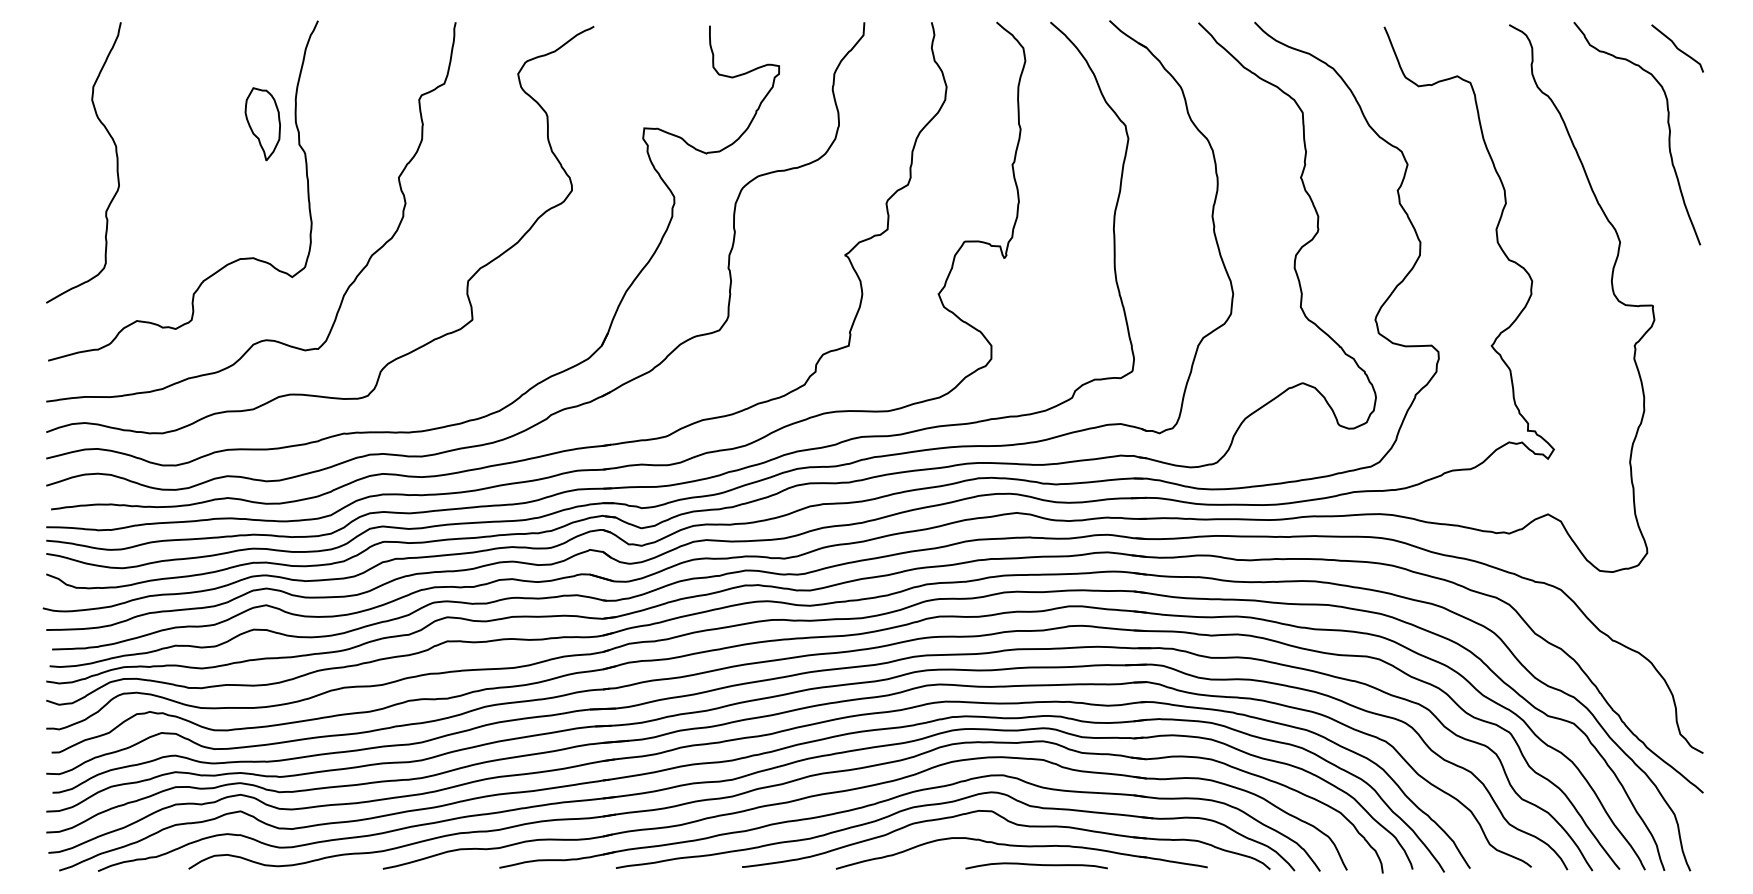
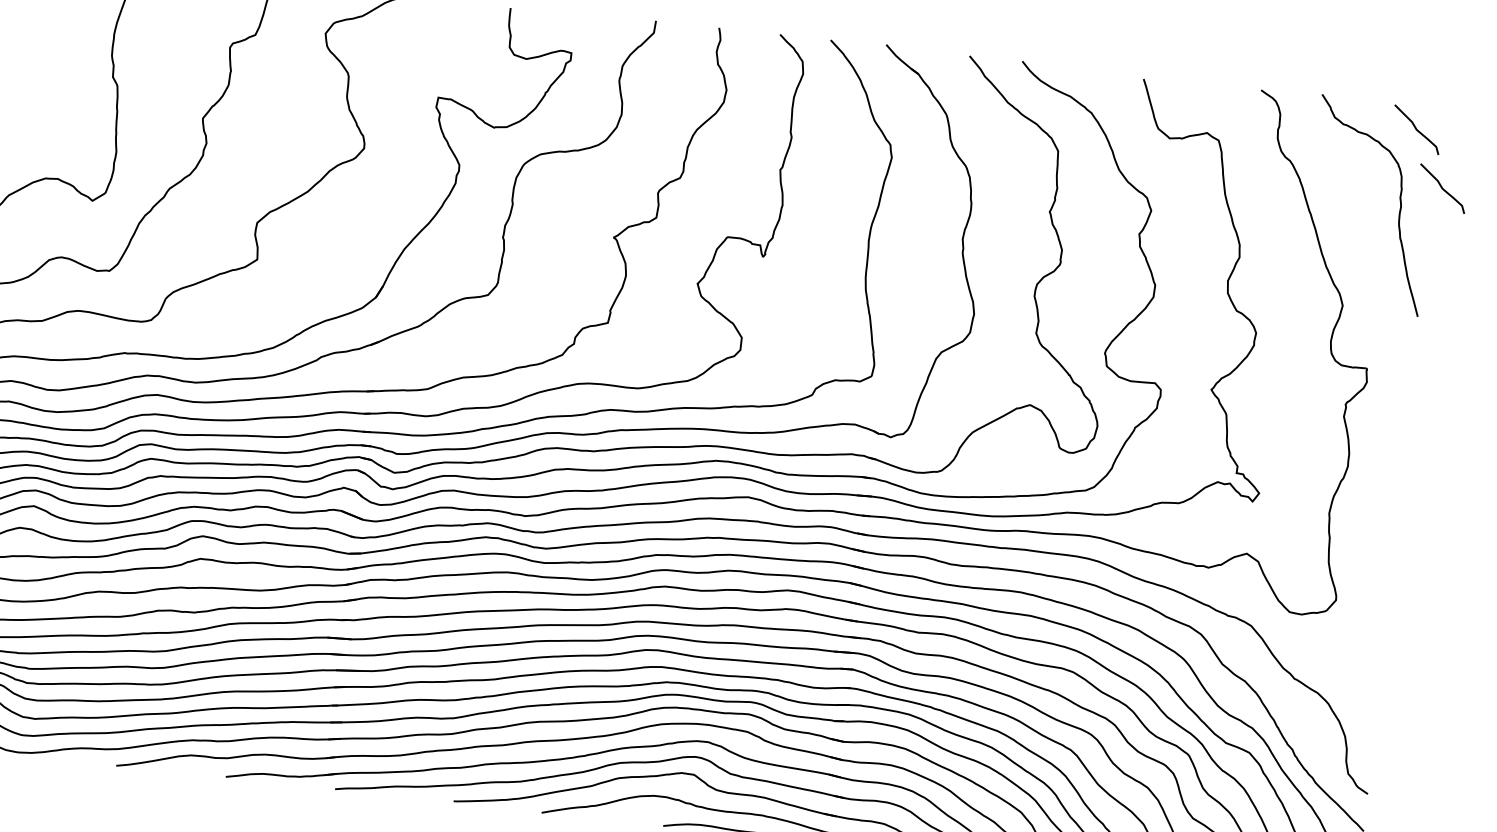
curve: (1711, 107) -> (1442, 188), added
part: (262, 124) -> (80, 54), removed

